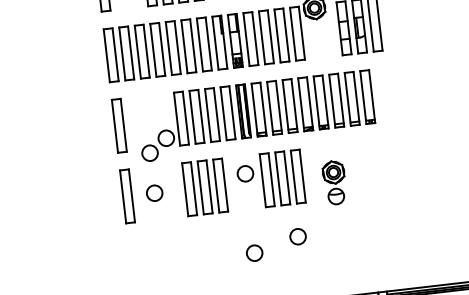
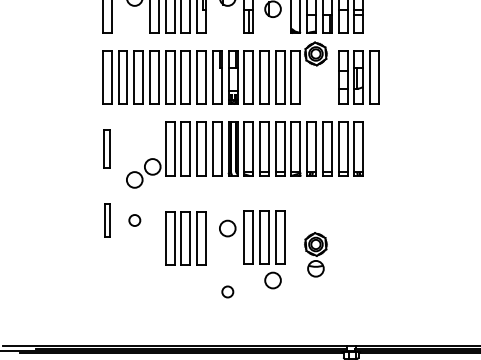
part: (119, 125) -> (107, 148), size x0.7
part: (270, 179) -> (252, 237), moved
part: (334, 182) -> (315, 254), moved
part: (204, 187) -> (185, 238), moved
circle: (154, 193) -> (134, 220), size x0.7
part: (127, 196) -> (107, 220), size x0.6
circle: (254, 252) -> (227, 291), size x0.7

